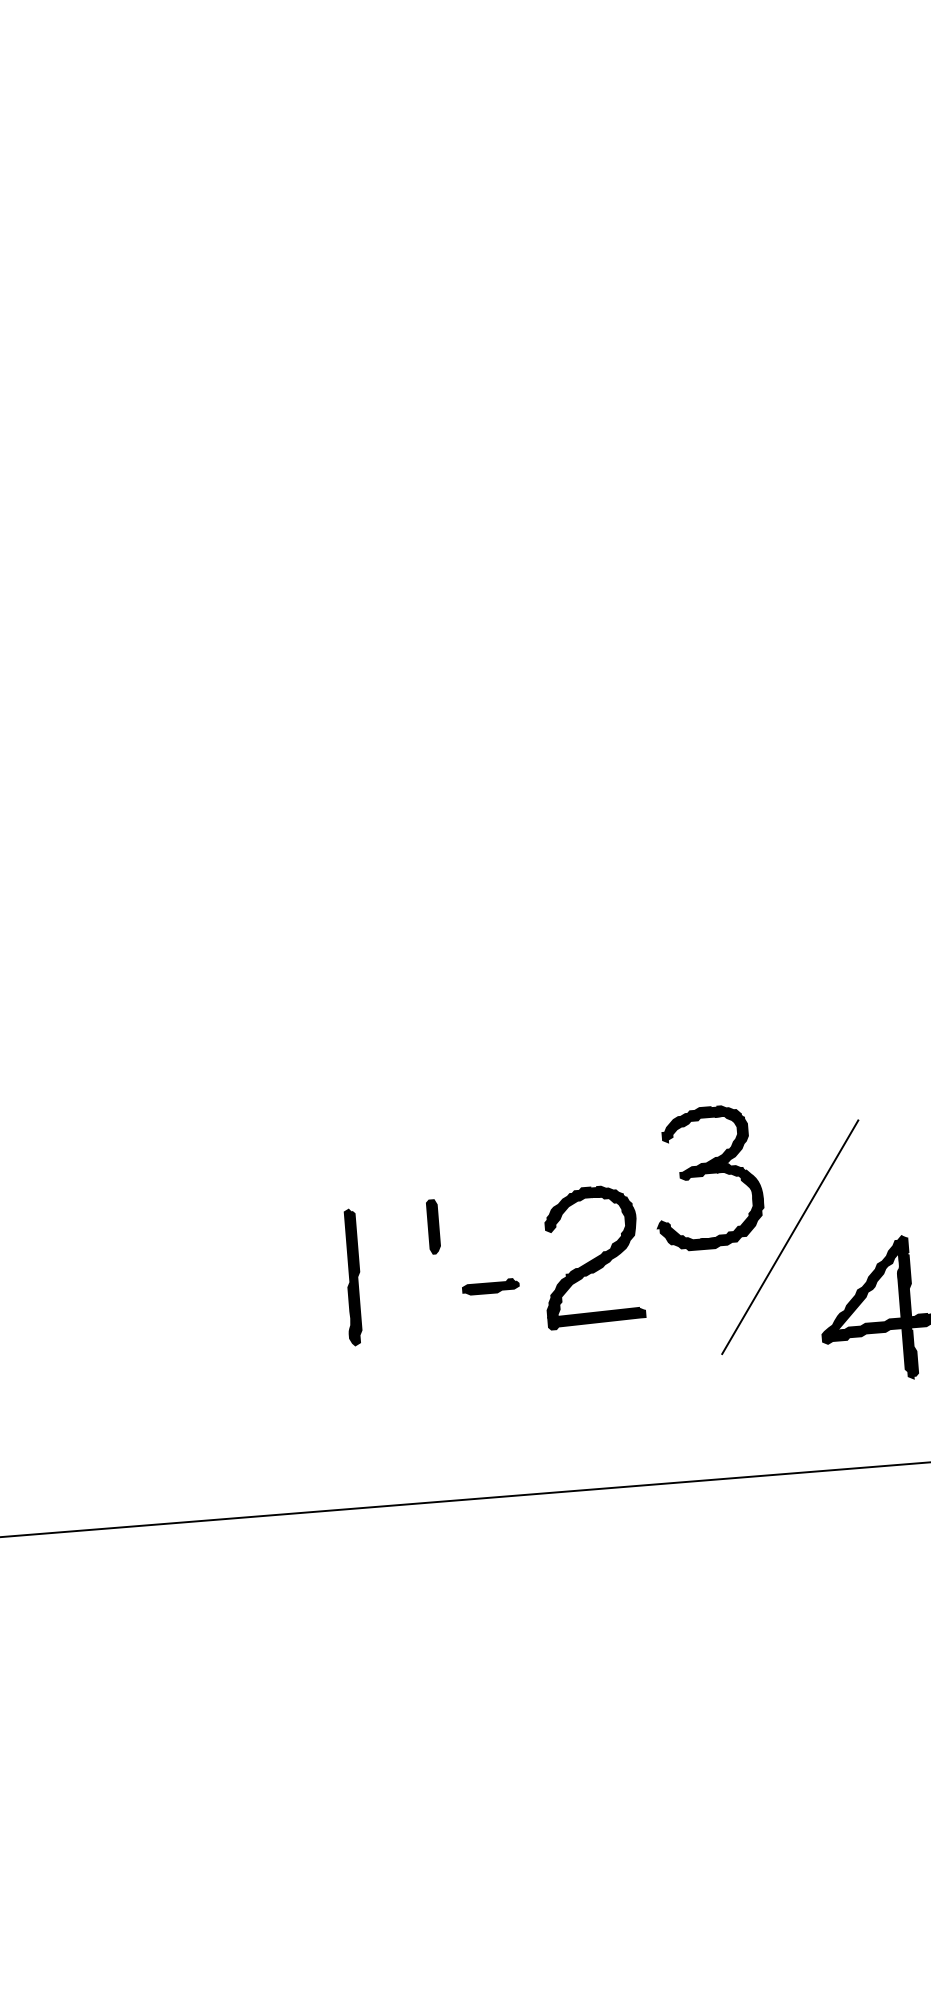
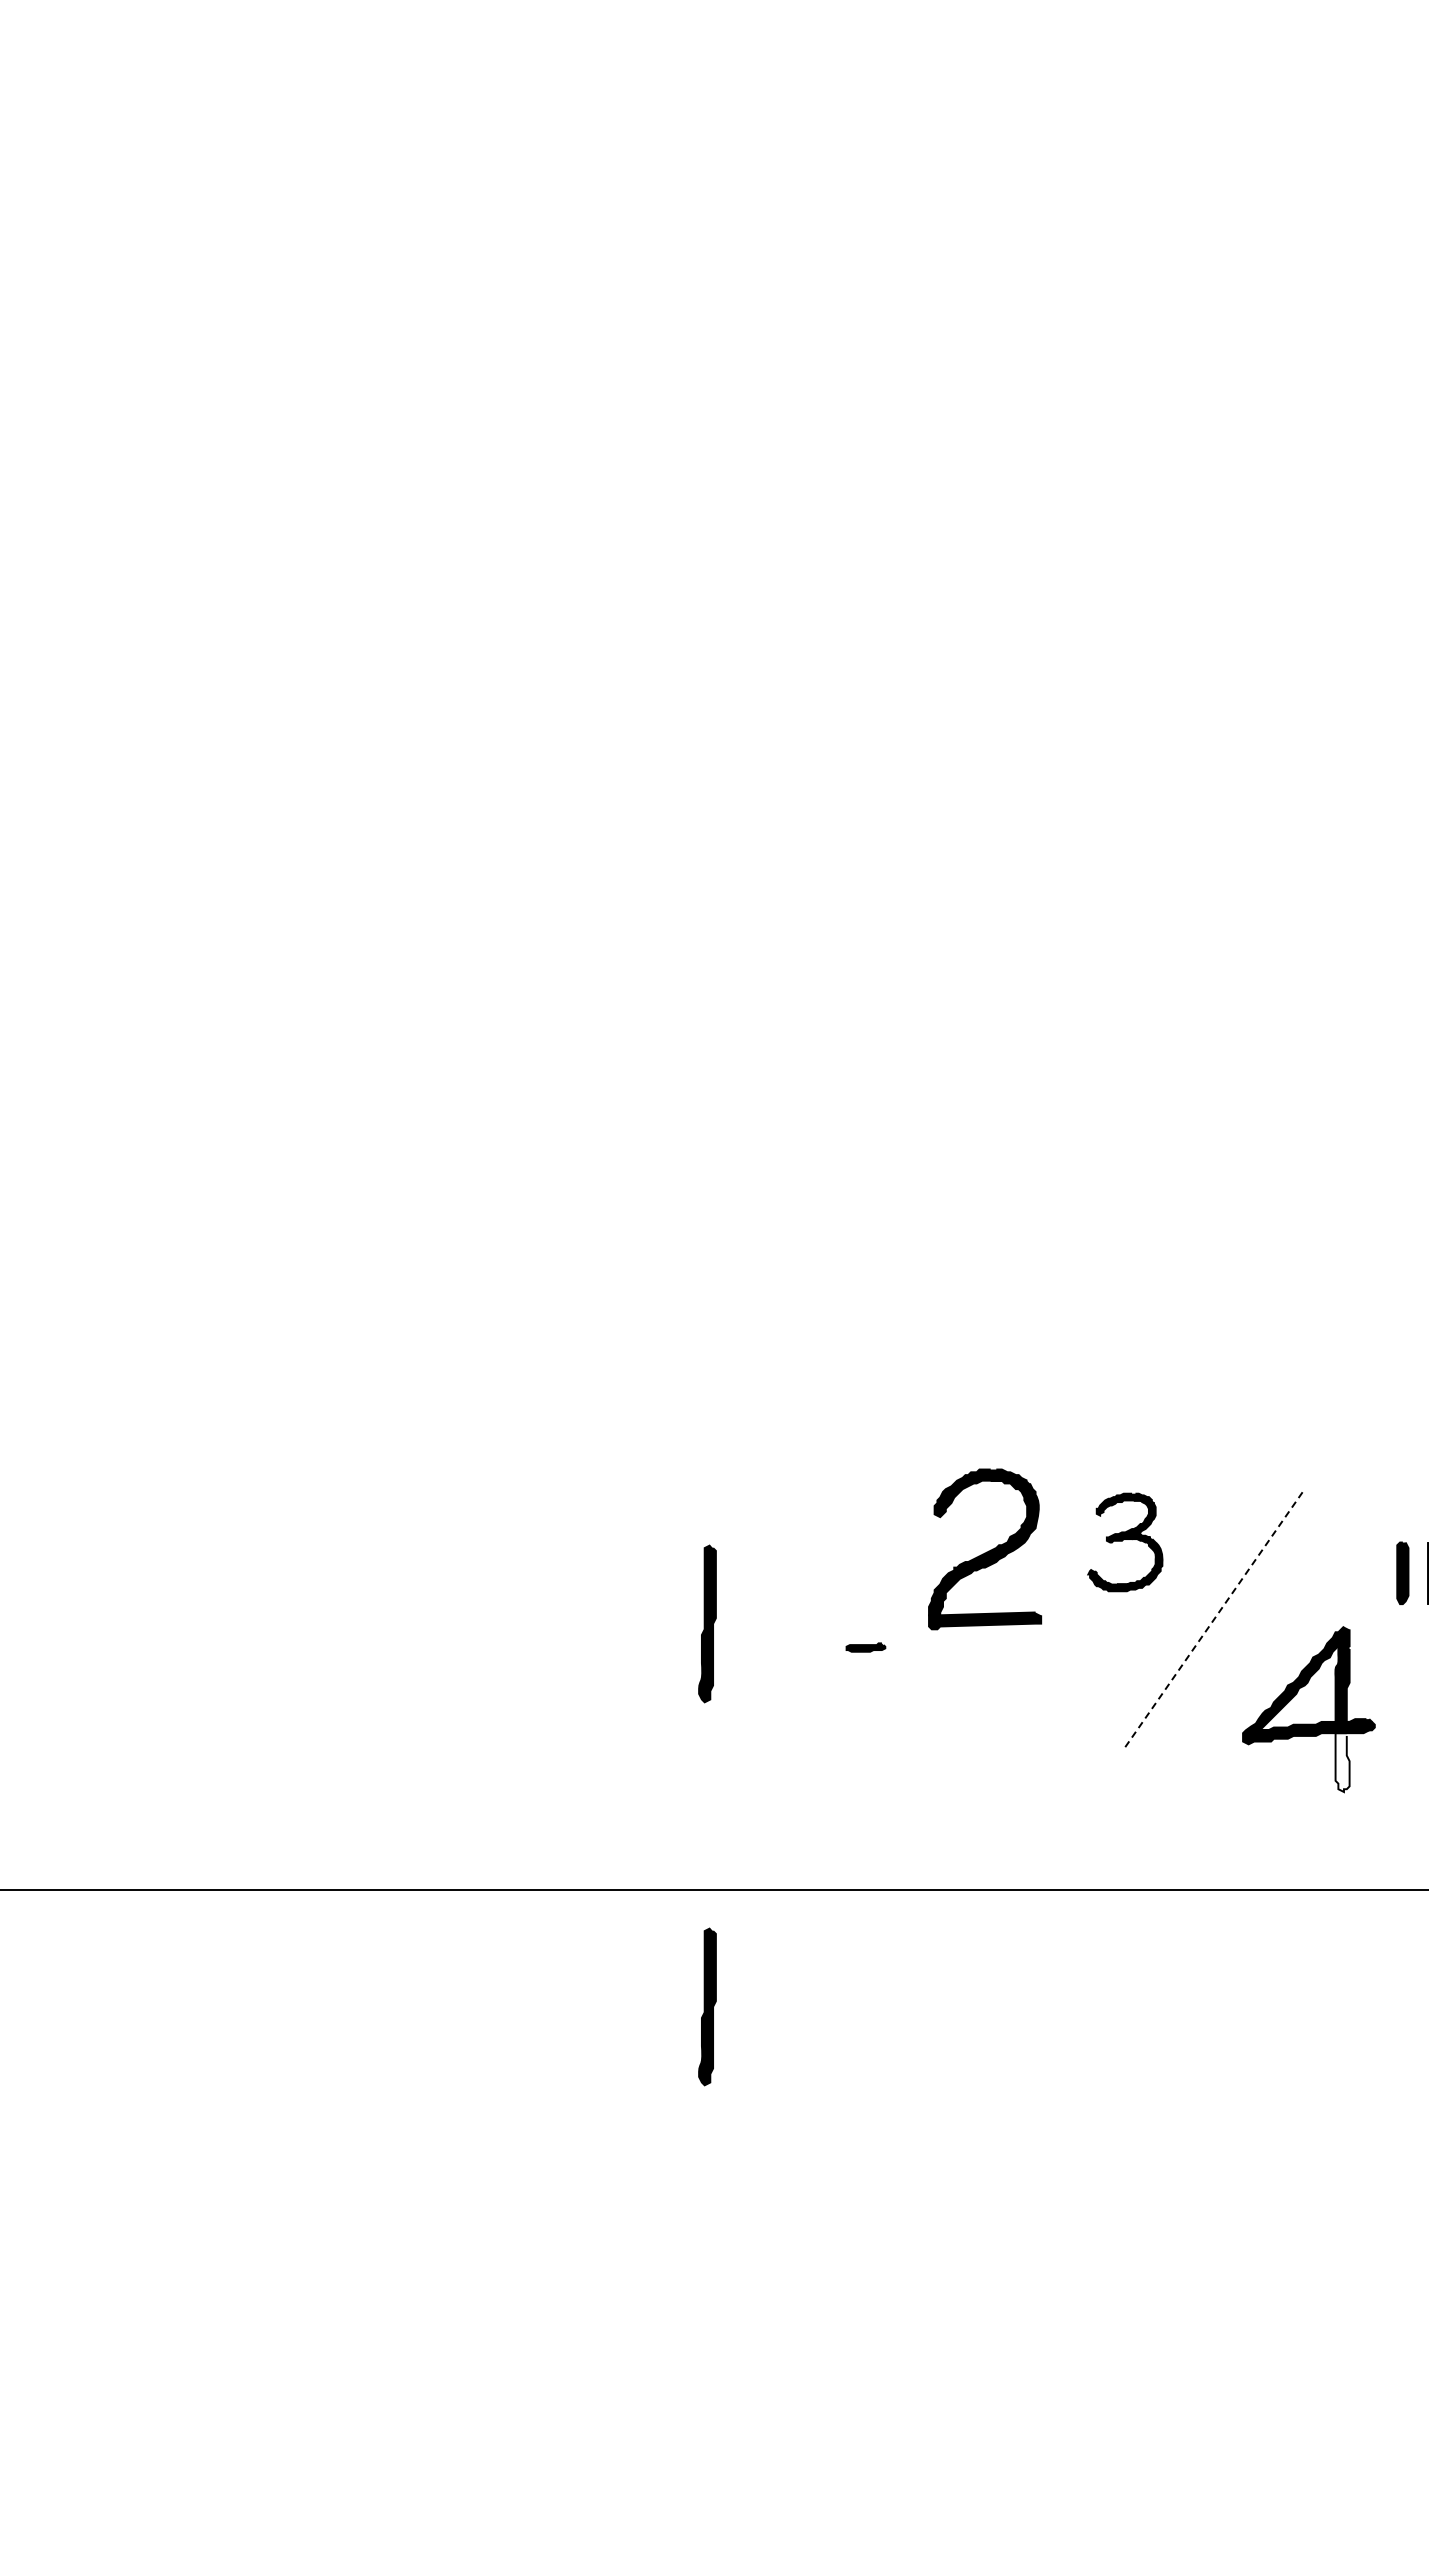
part: (707, 1178) -> (1125, 1542), size x0.6
part: (433, 1226) -> (805, 1572), removed
line: (790, 1236) -> (1215, 1617), solid -> dashed
part: (592, 1256) -> (985, 1549), moved
part: (490, 1286) -> (865, 1647), size x0.6
fill: (910, 1352) -> (1342, 1762), removed
part: (378, 1607) -> (707, 2006), added

